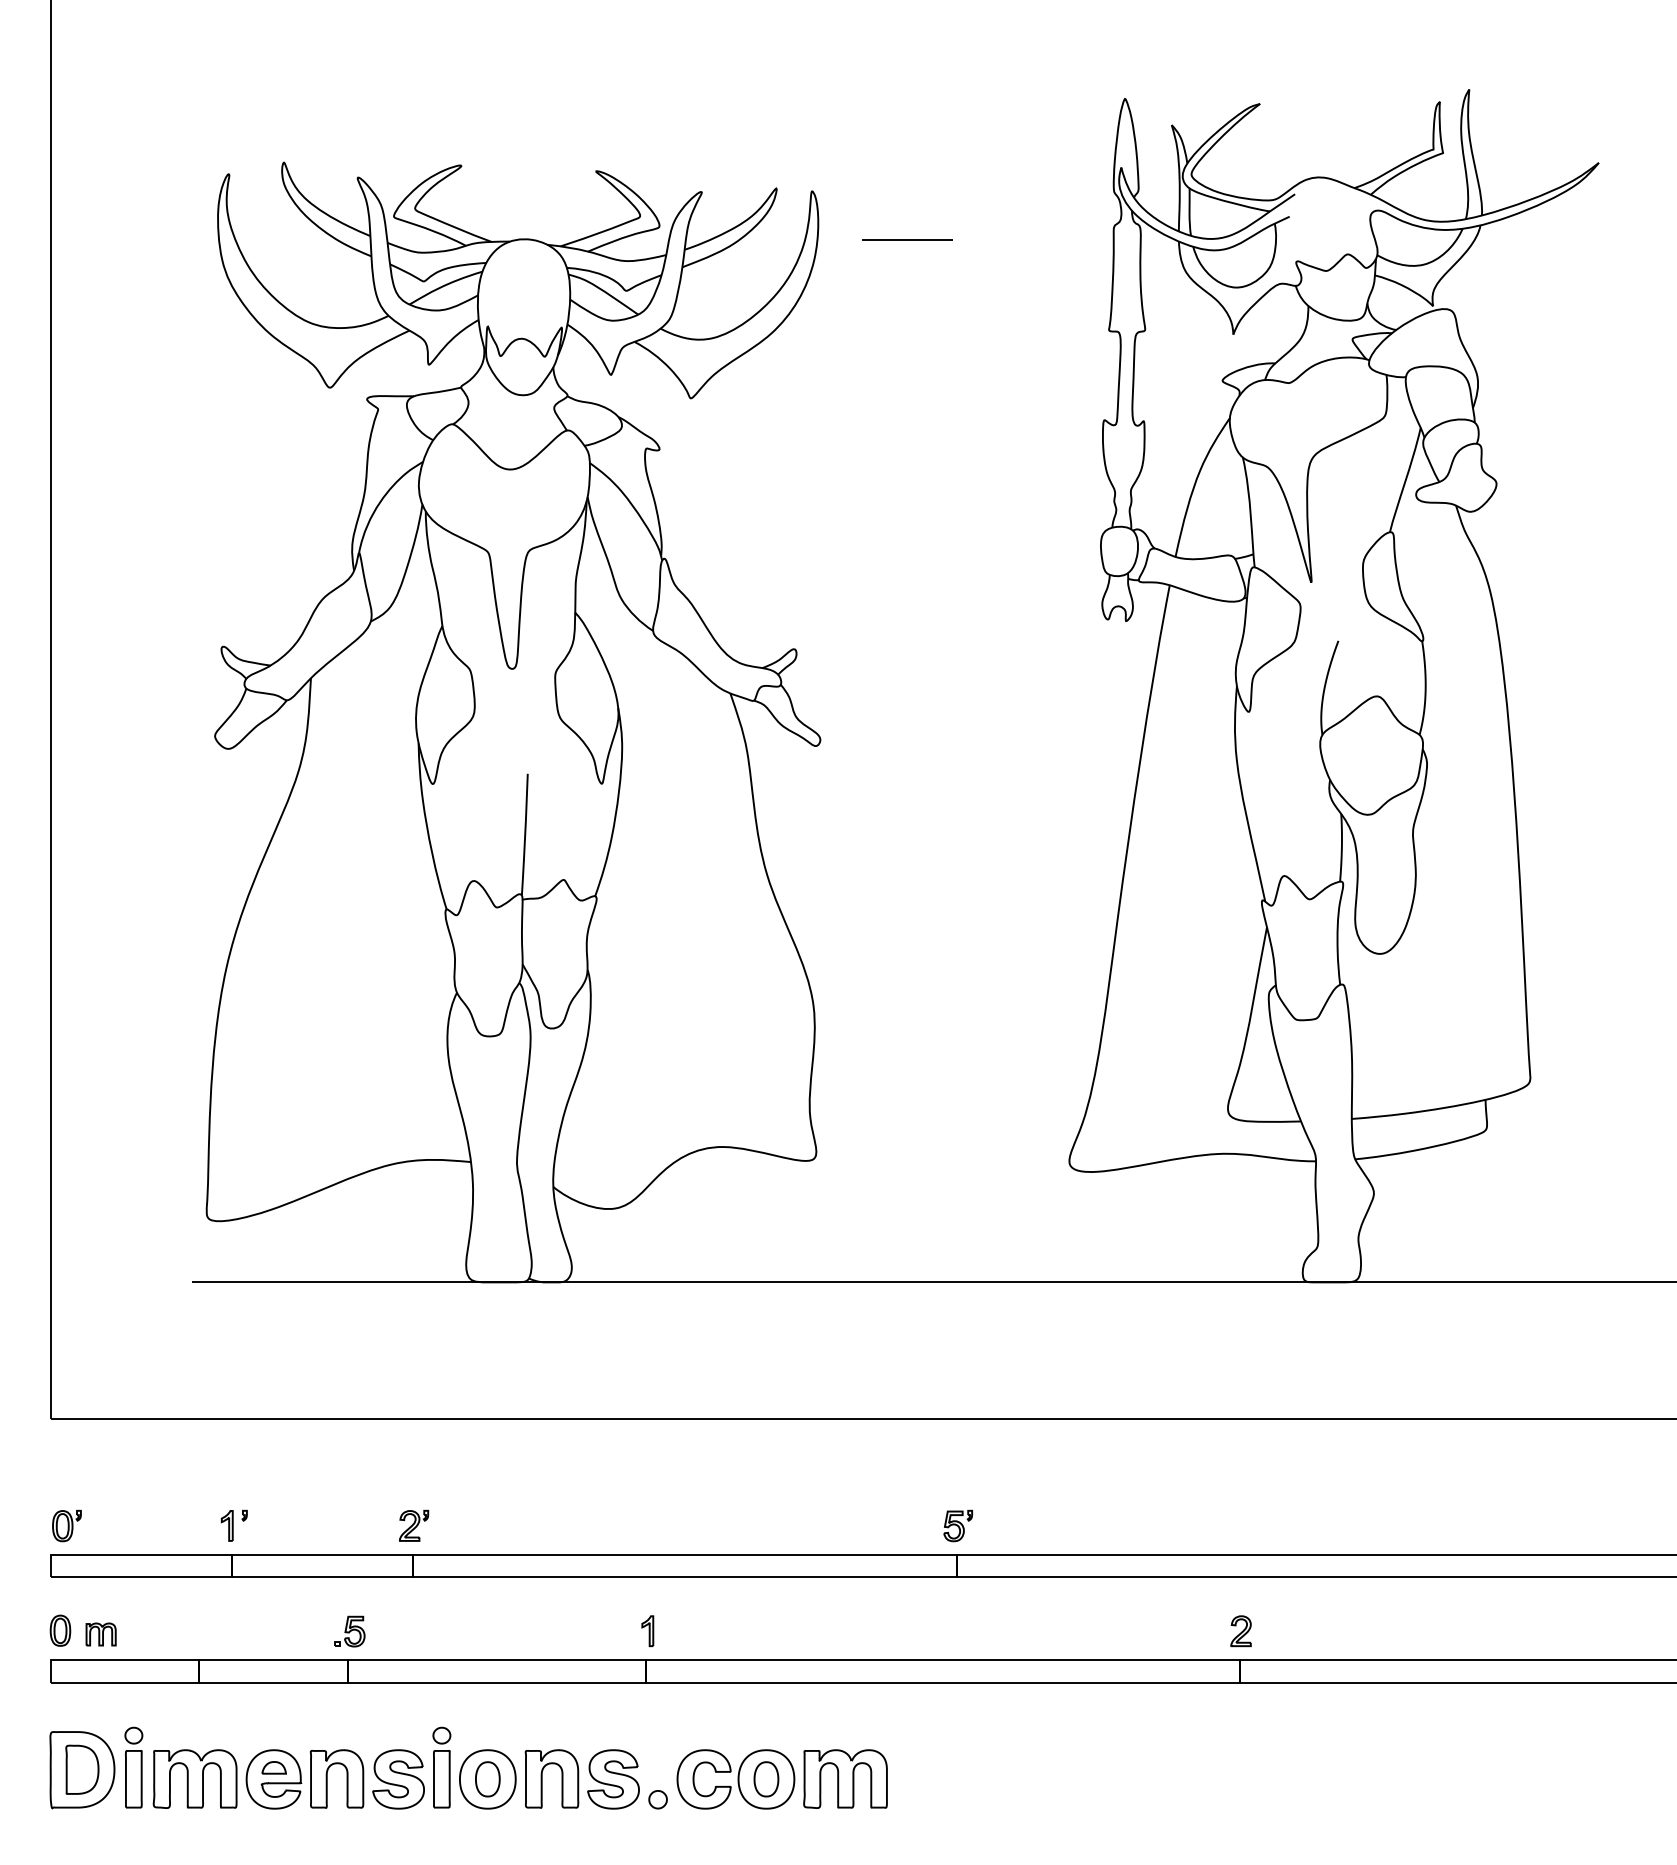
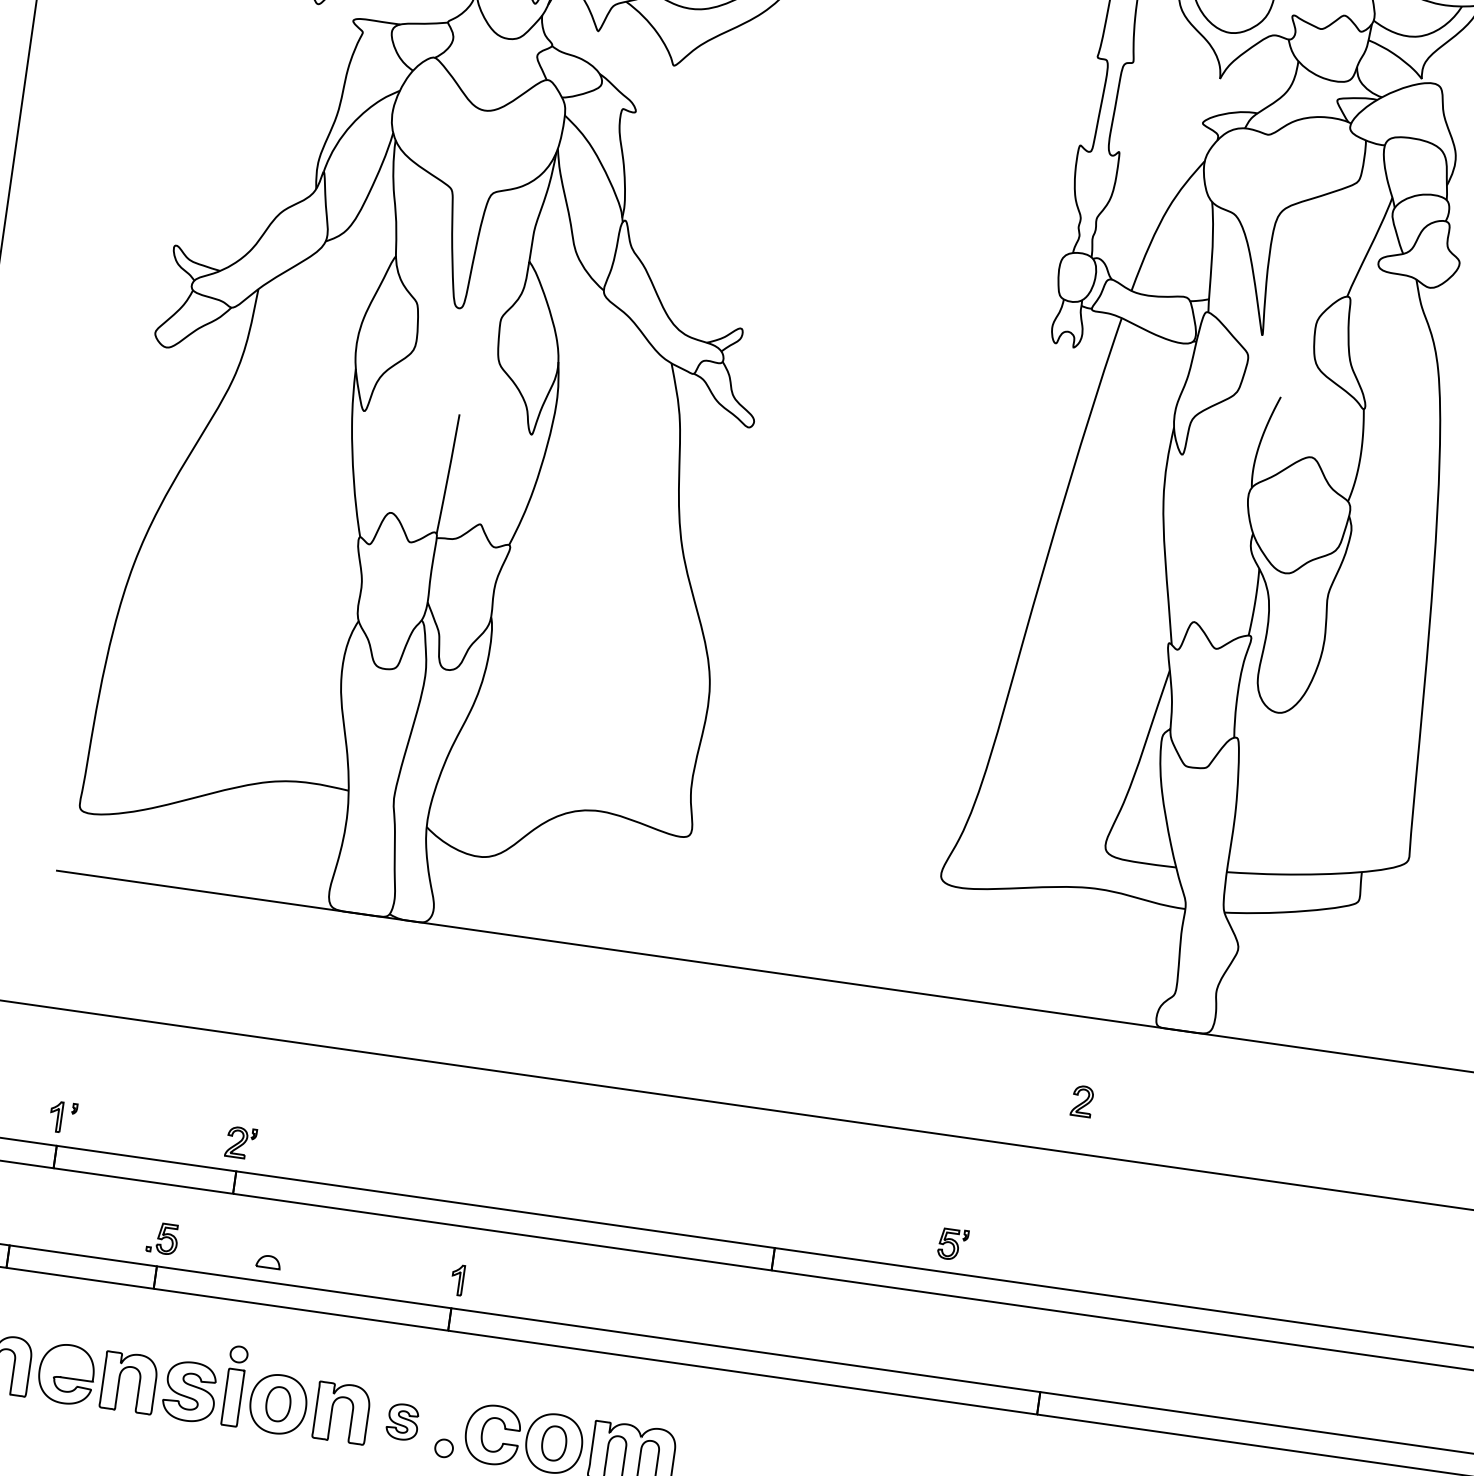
part: (957, 1525) -> (952, 1243), moved
part: (1240, 1631) -> (1081, 1101), moved
part: (273, 1767) -> (268, 1261), moved
part: (613, 1779) -> (402, 1422), size x0.6

